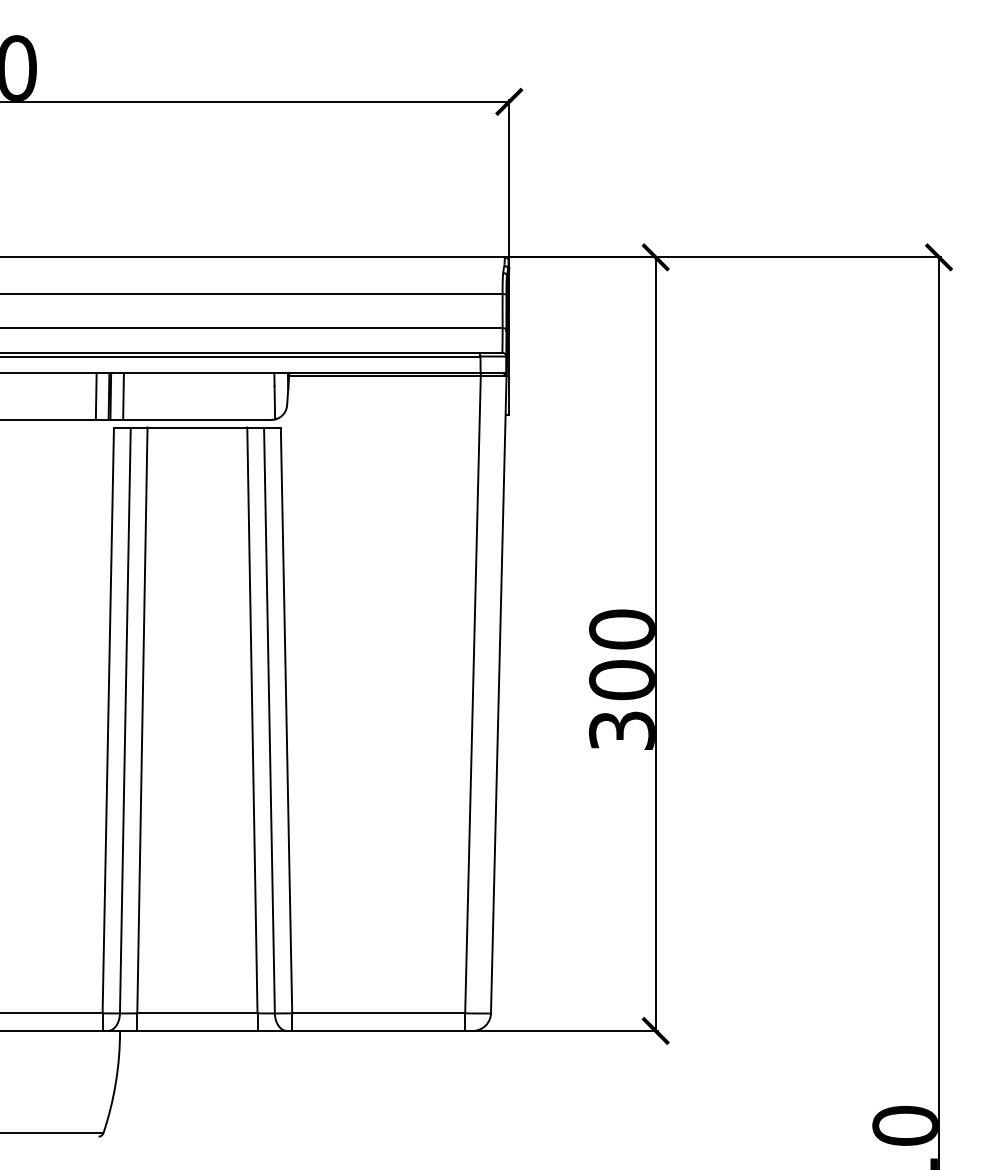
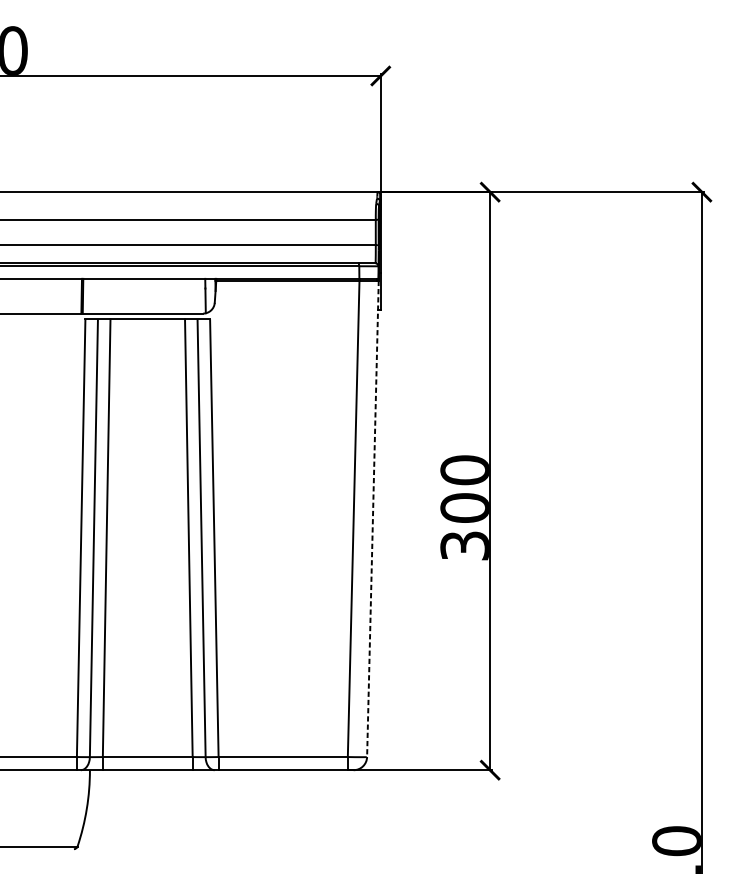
line: (95, 396) -> (71, 296), removed
line: (123, 396) -> (92, 296), removed
line: (498, 694) -> (372, 518), solid -> dashed

